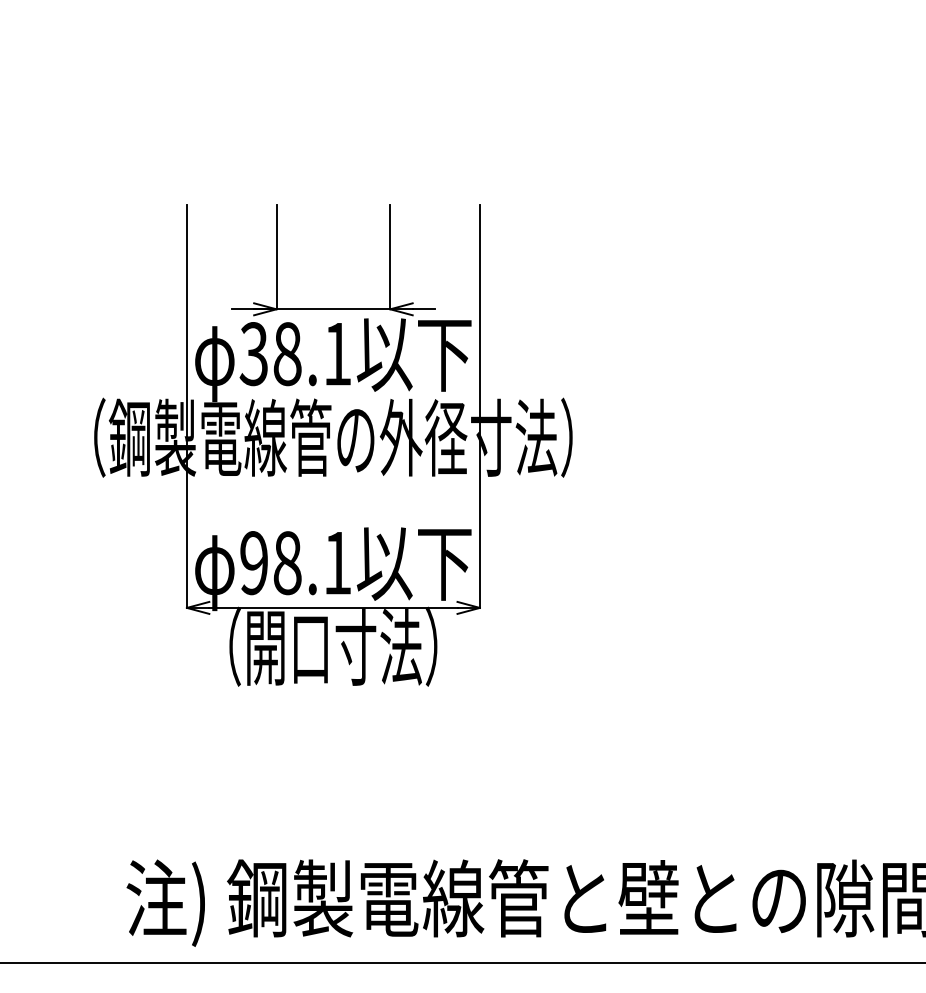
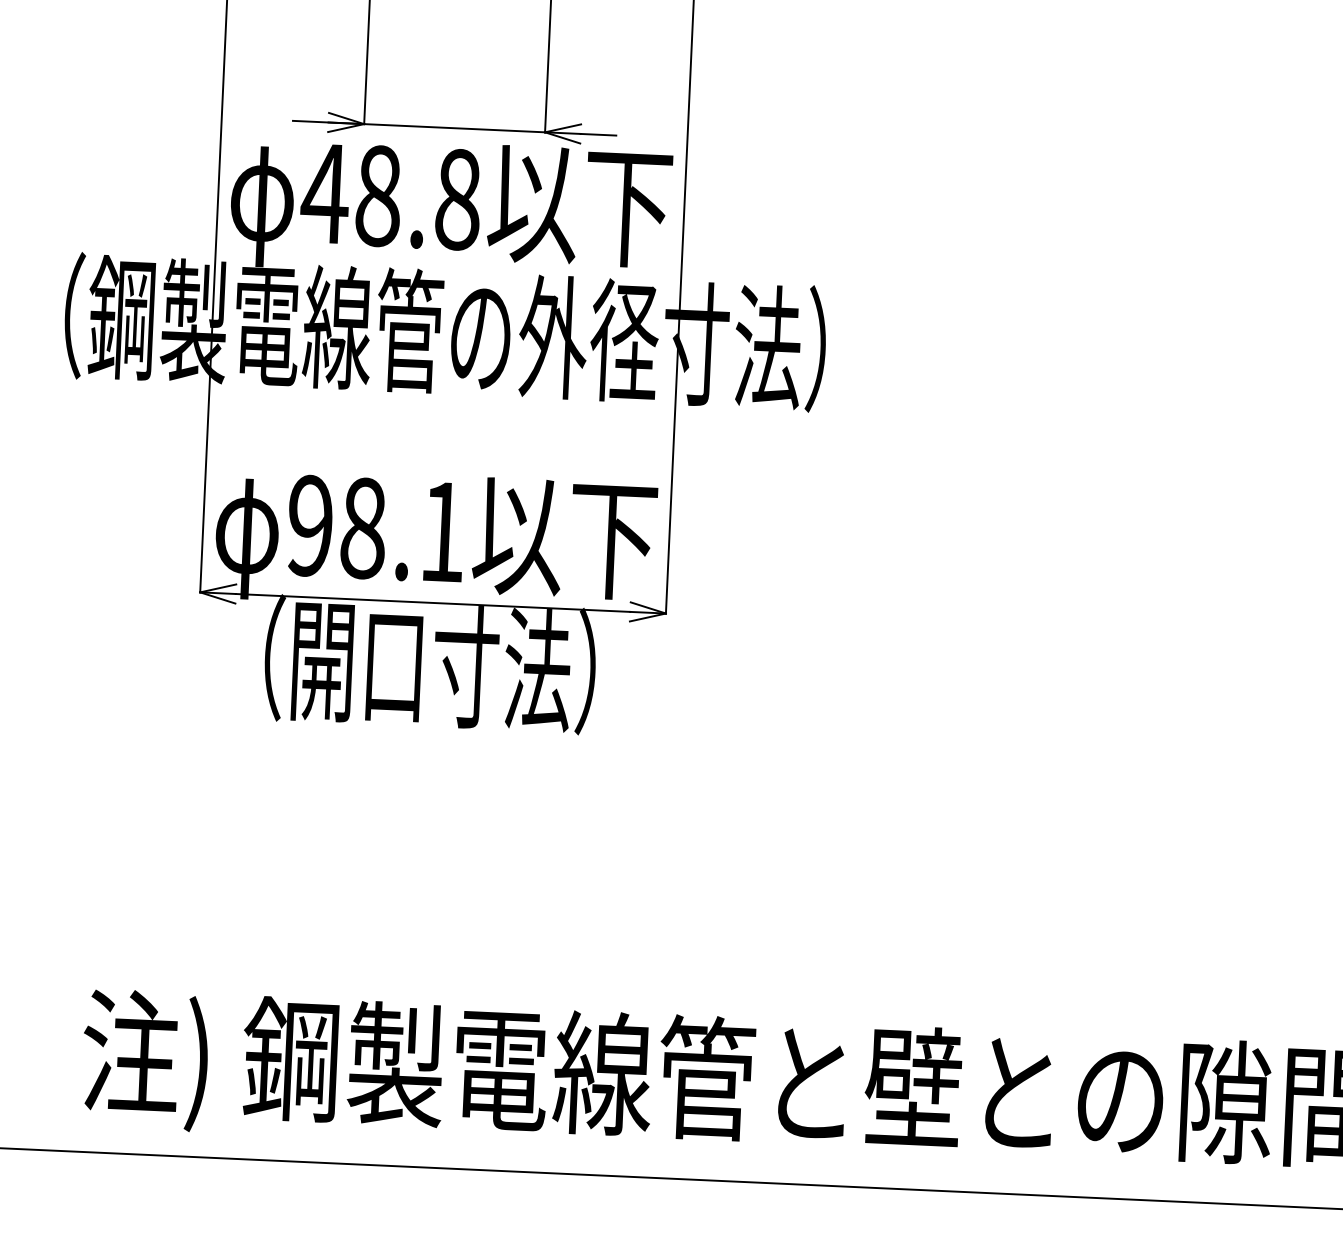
text: (295, 354) -> (391, 197), 38.1 -> 48.8

